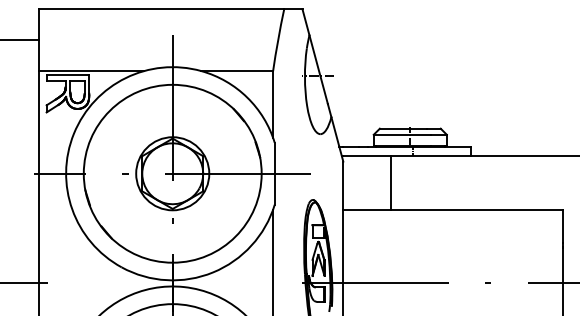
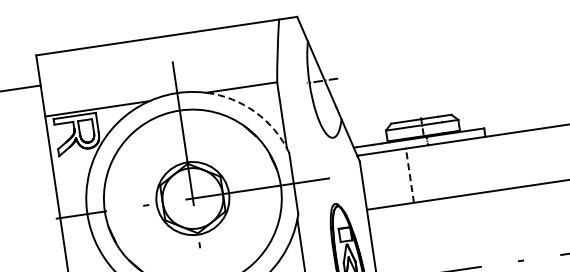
arc: (247, 97) -> (255, 112), solid -> dashed
line: (390, 182) -> (409, 175), solid -> dashed

